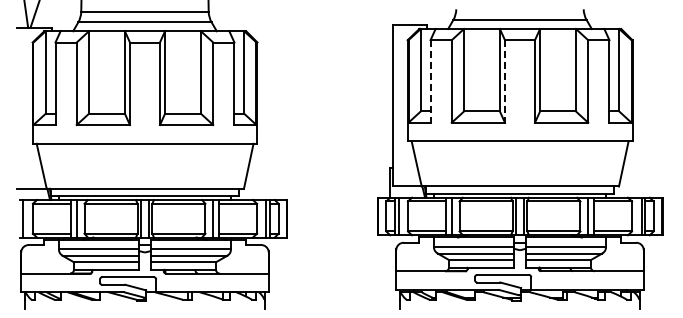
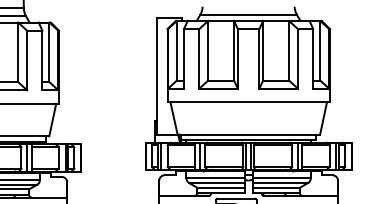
line: (430, 81) -> (183, 58), dashed -> solid
line: (505, 81) -> (238, 58), dashed -> solid

